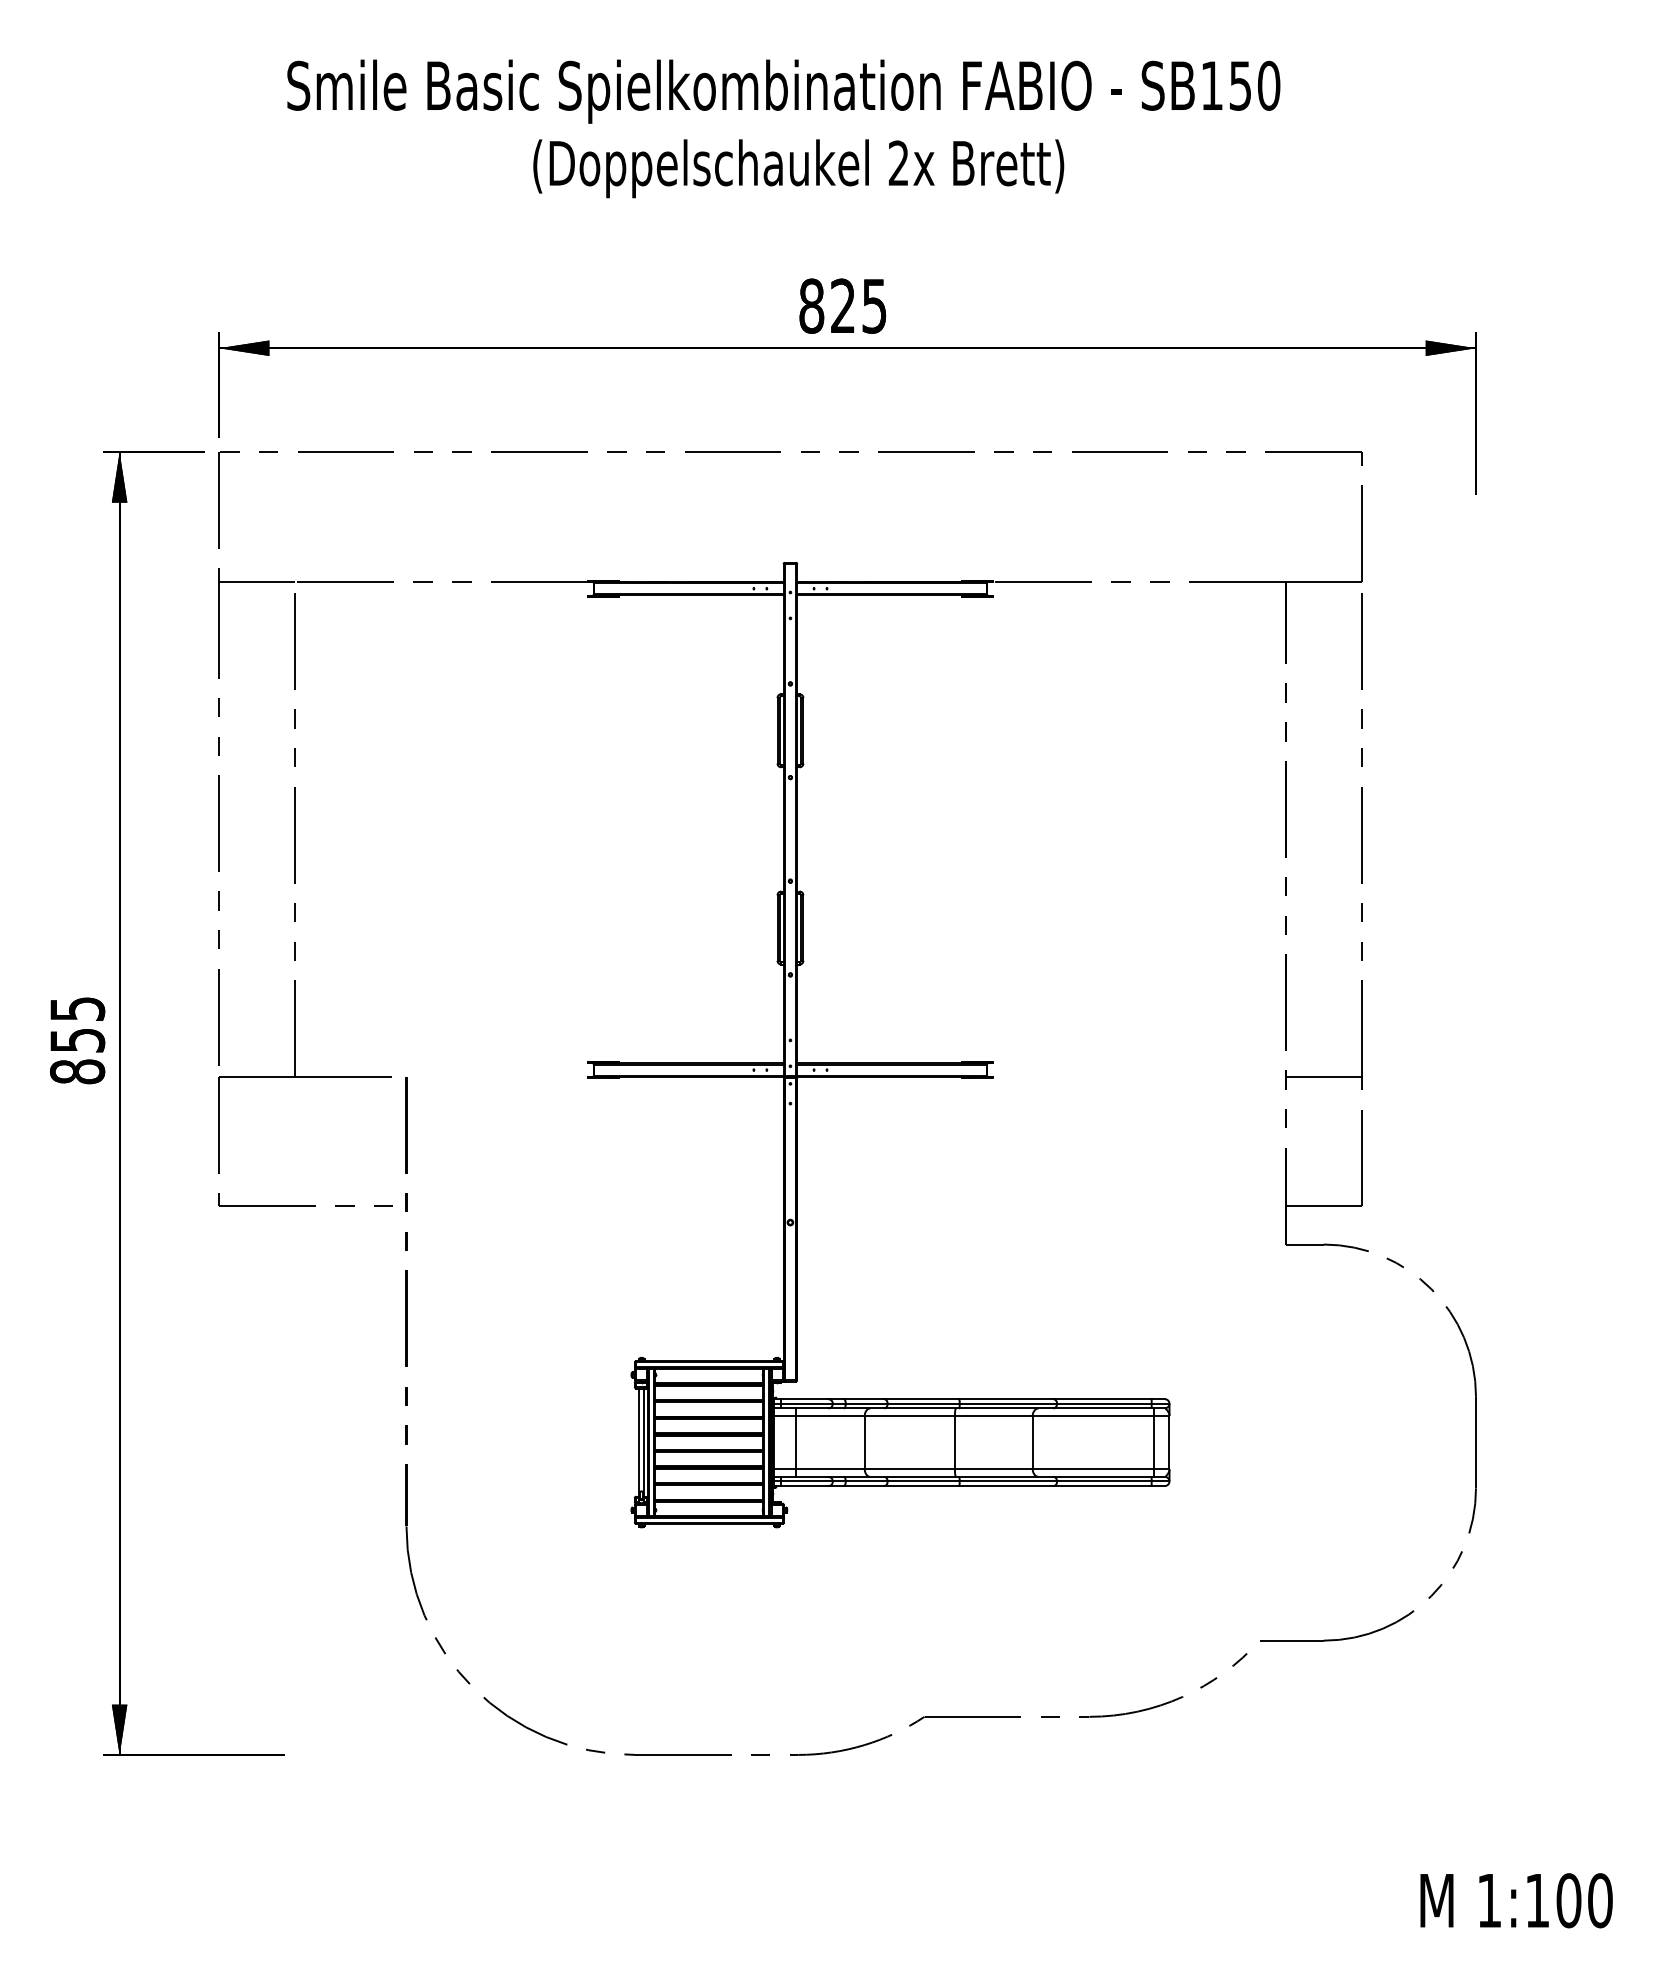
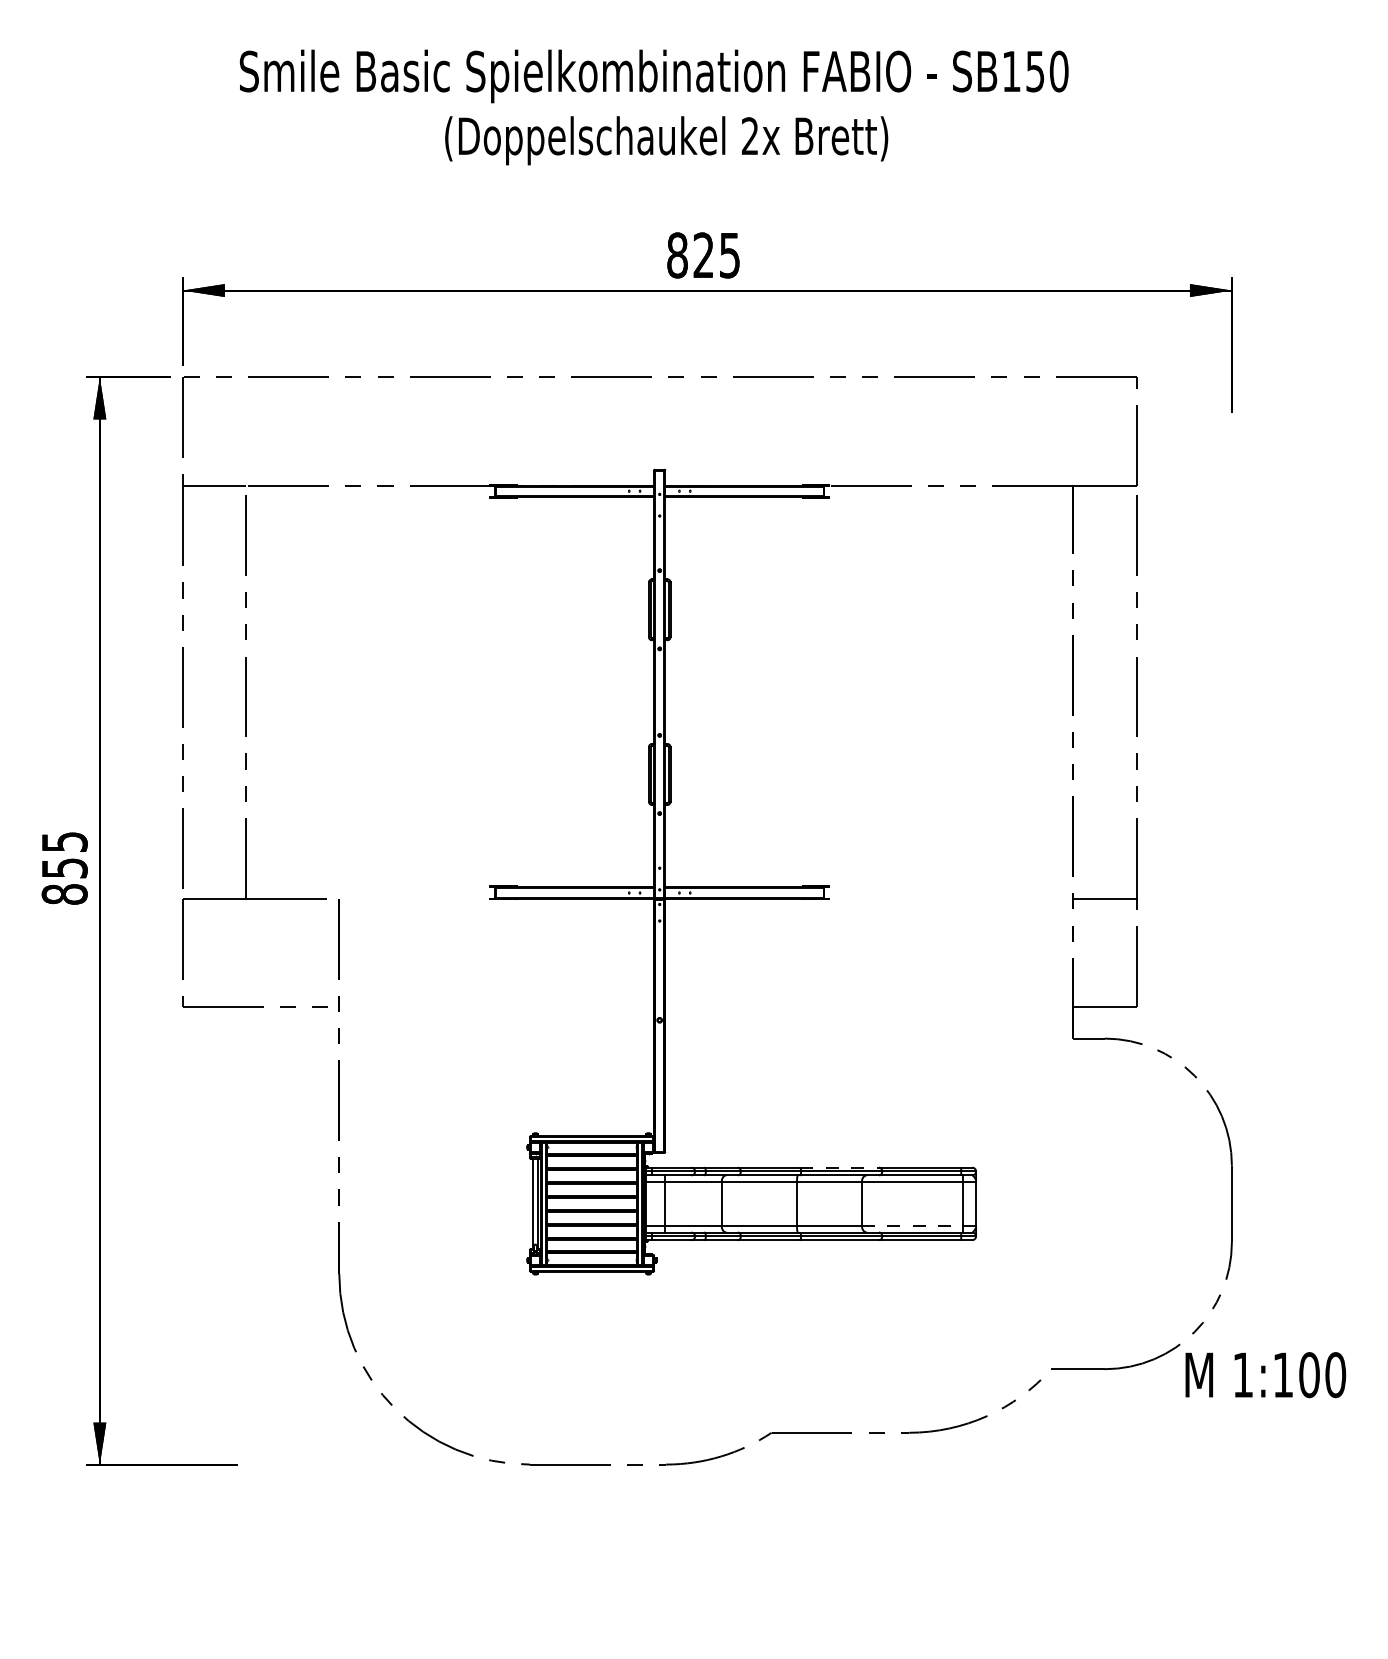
line: (1006, 1399) -> (840, 1167), solid -> dashed
line: (1093, 1469) -> (912, 1226), solid -> dashed
text: (1516, 1900) -> (1265, 1374), moved

